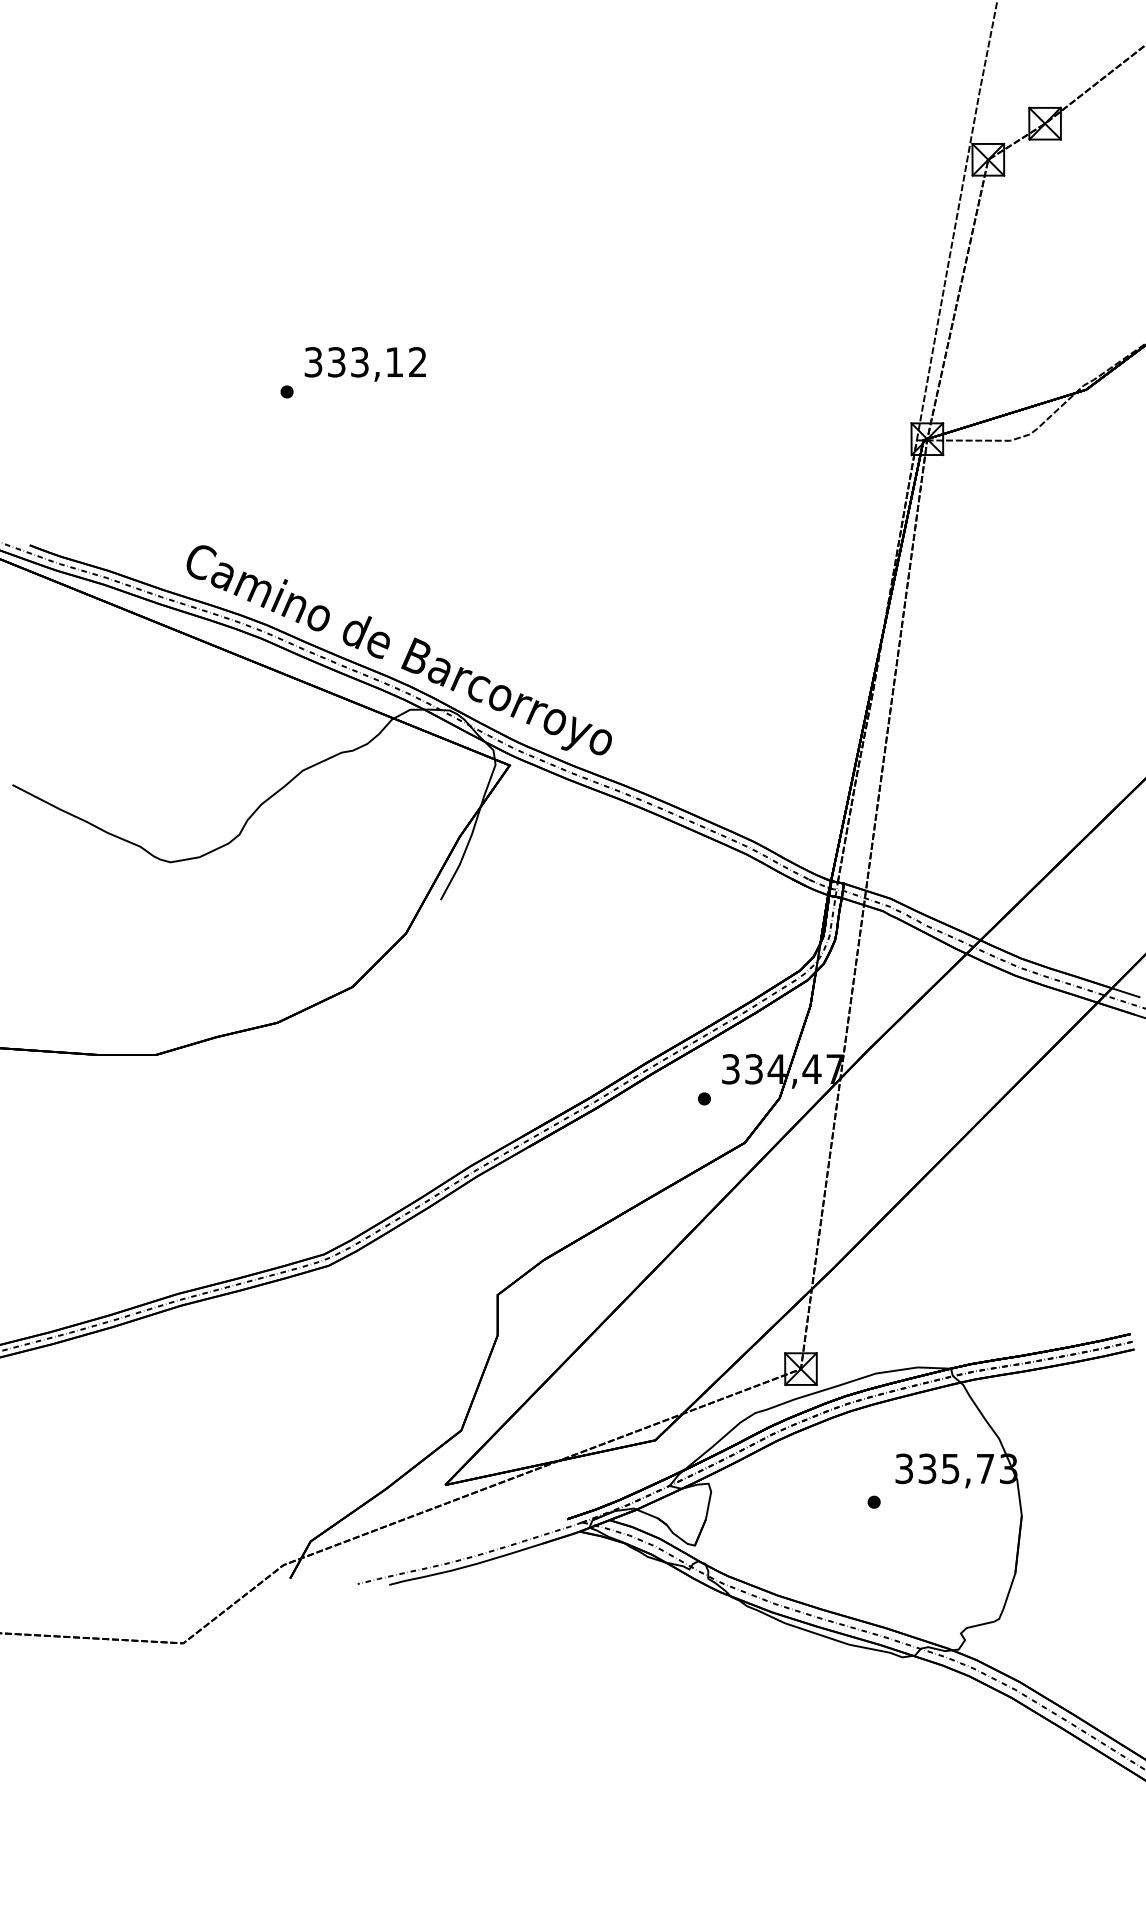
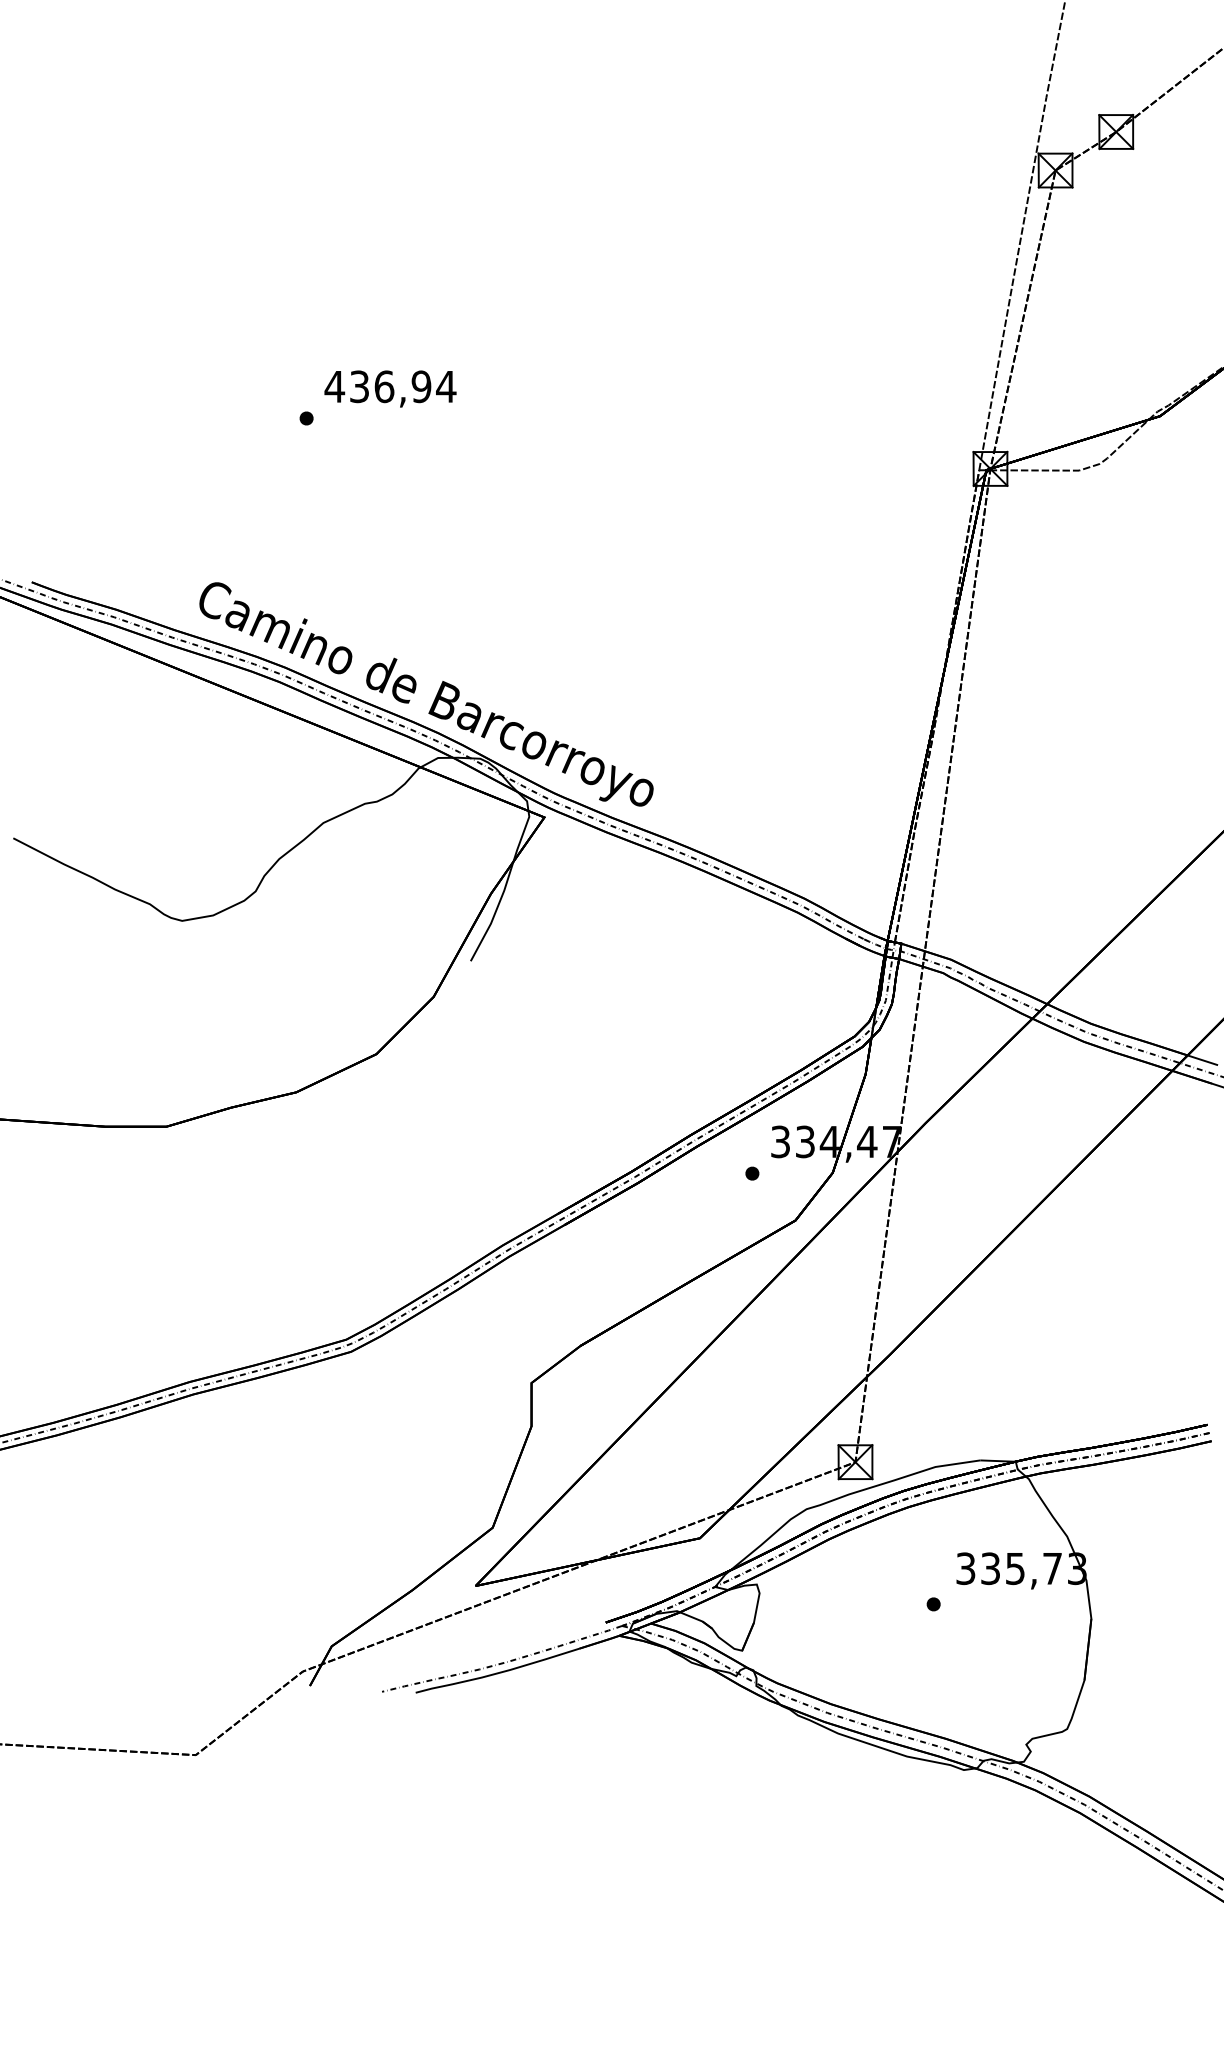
text: (365, 362) -> (390, 387), 333,12 -> 436,94

